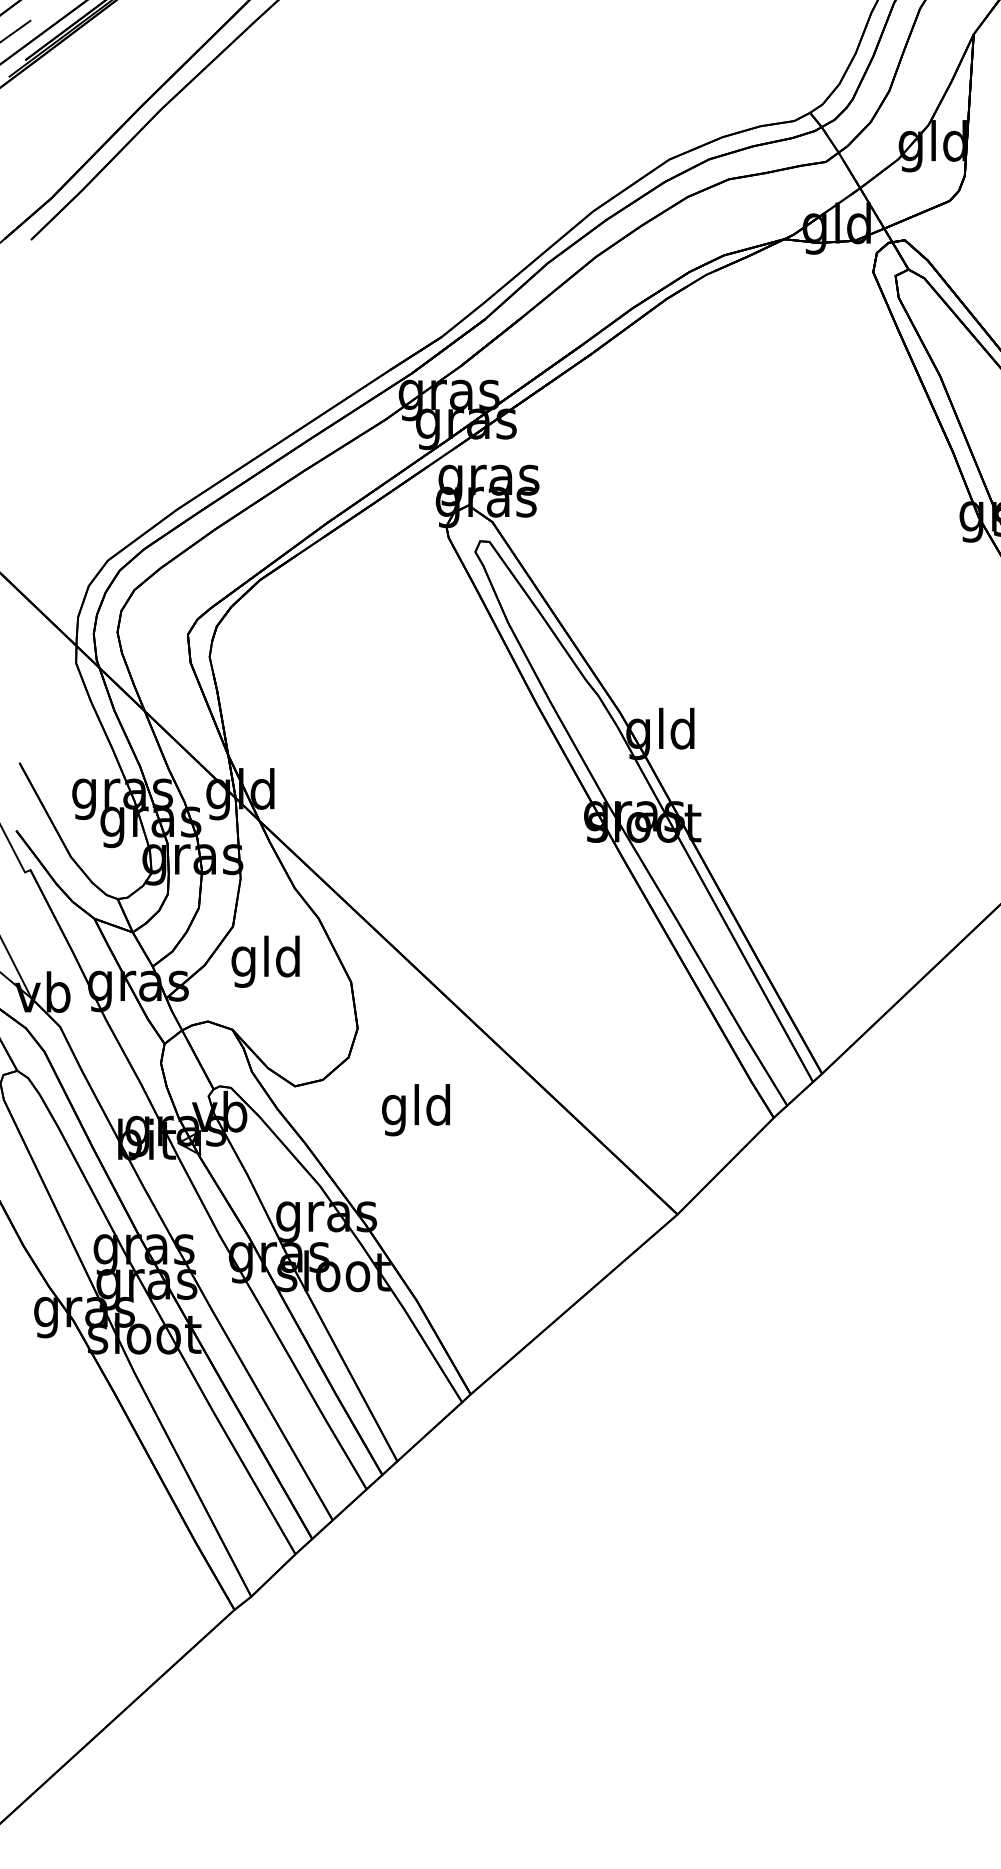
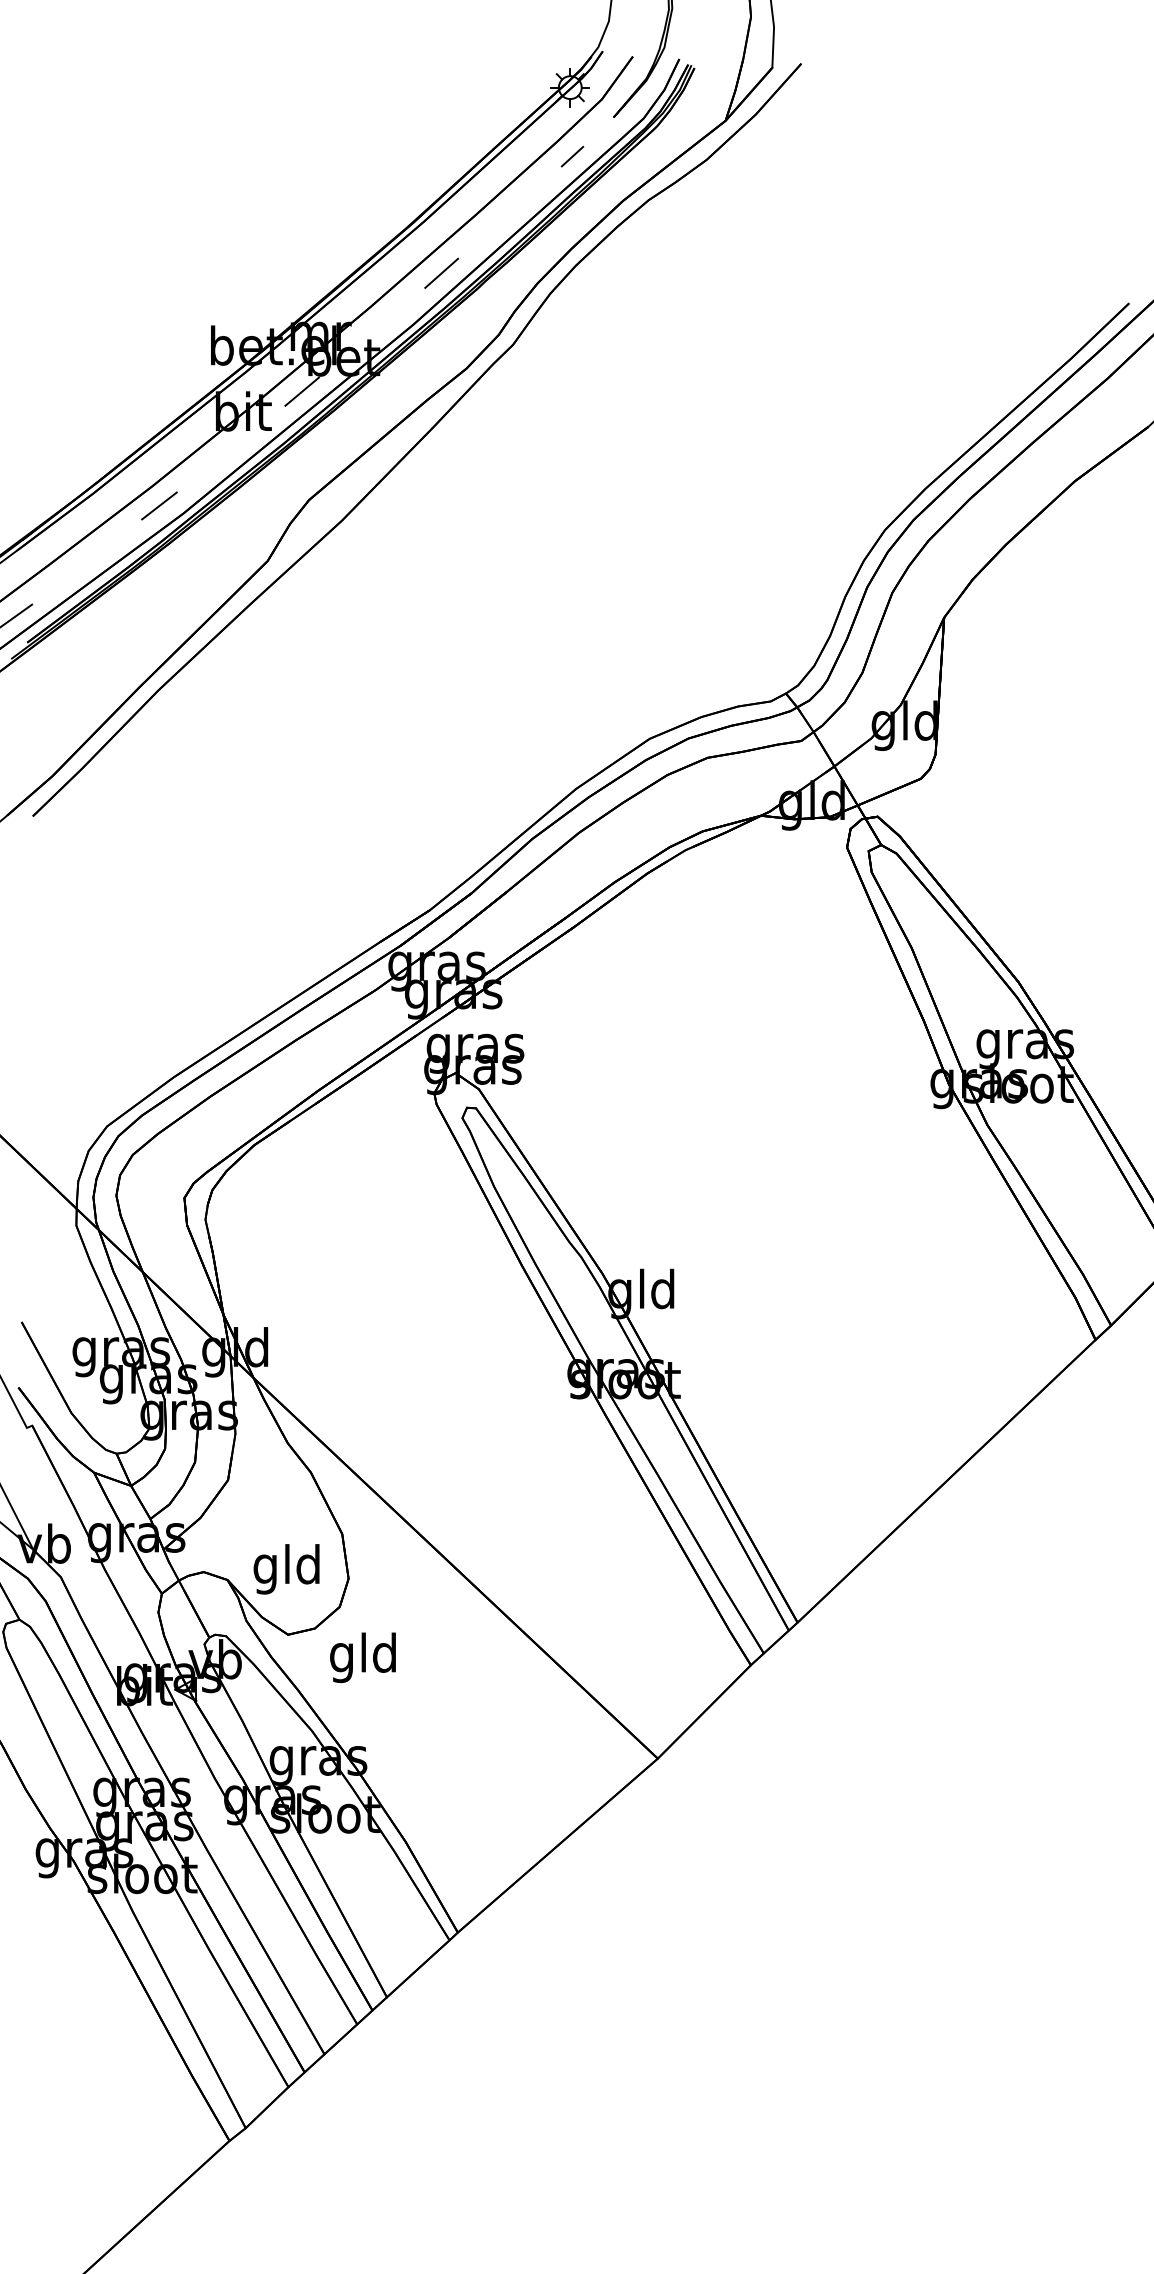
text: (265, 961) -> (286, 1569), moved
text: (415, 1109) -> (362, 1657), moved

